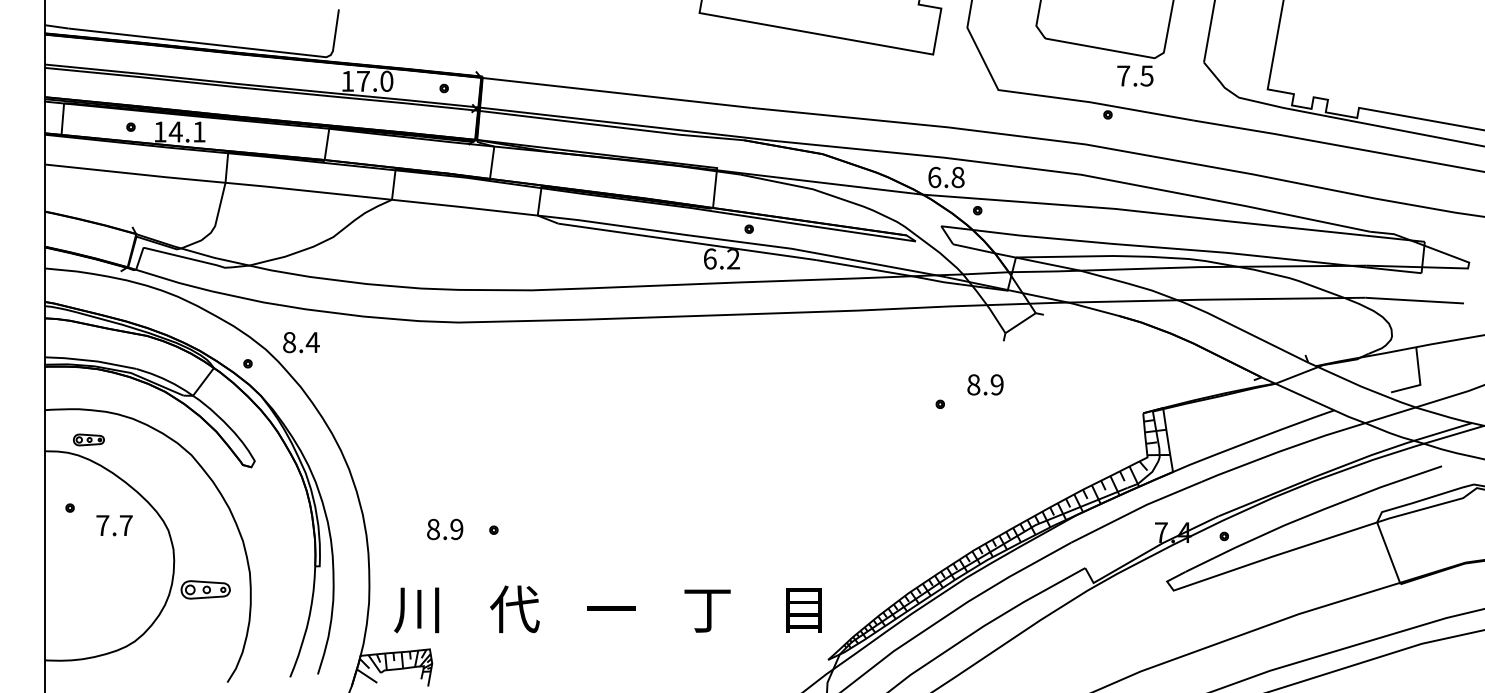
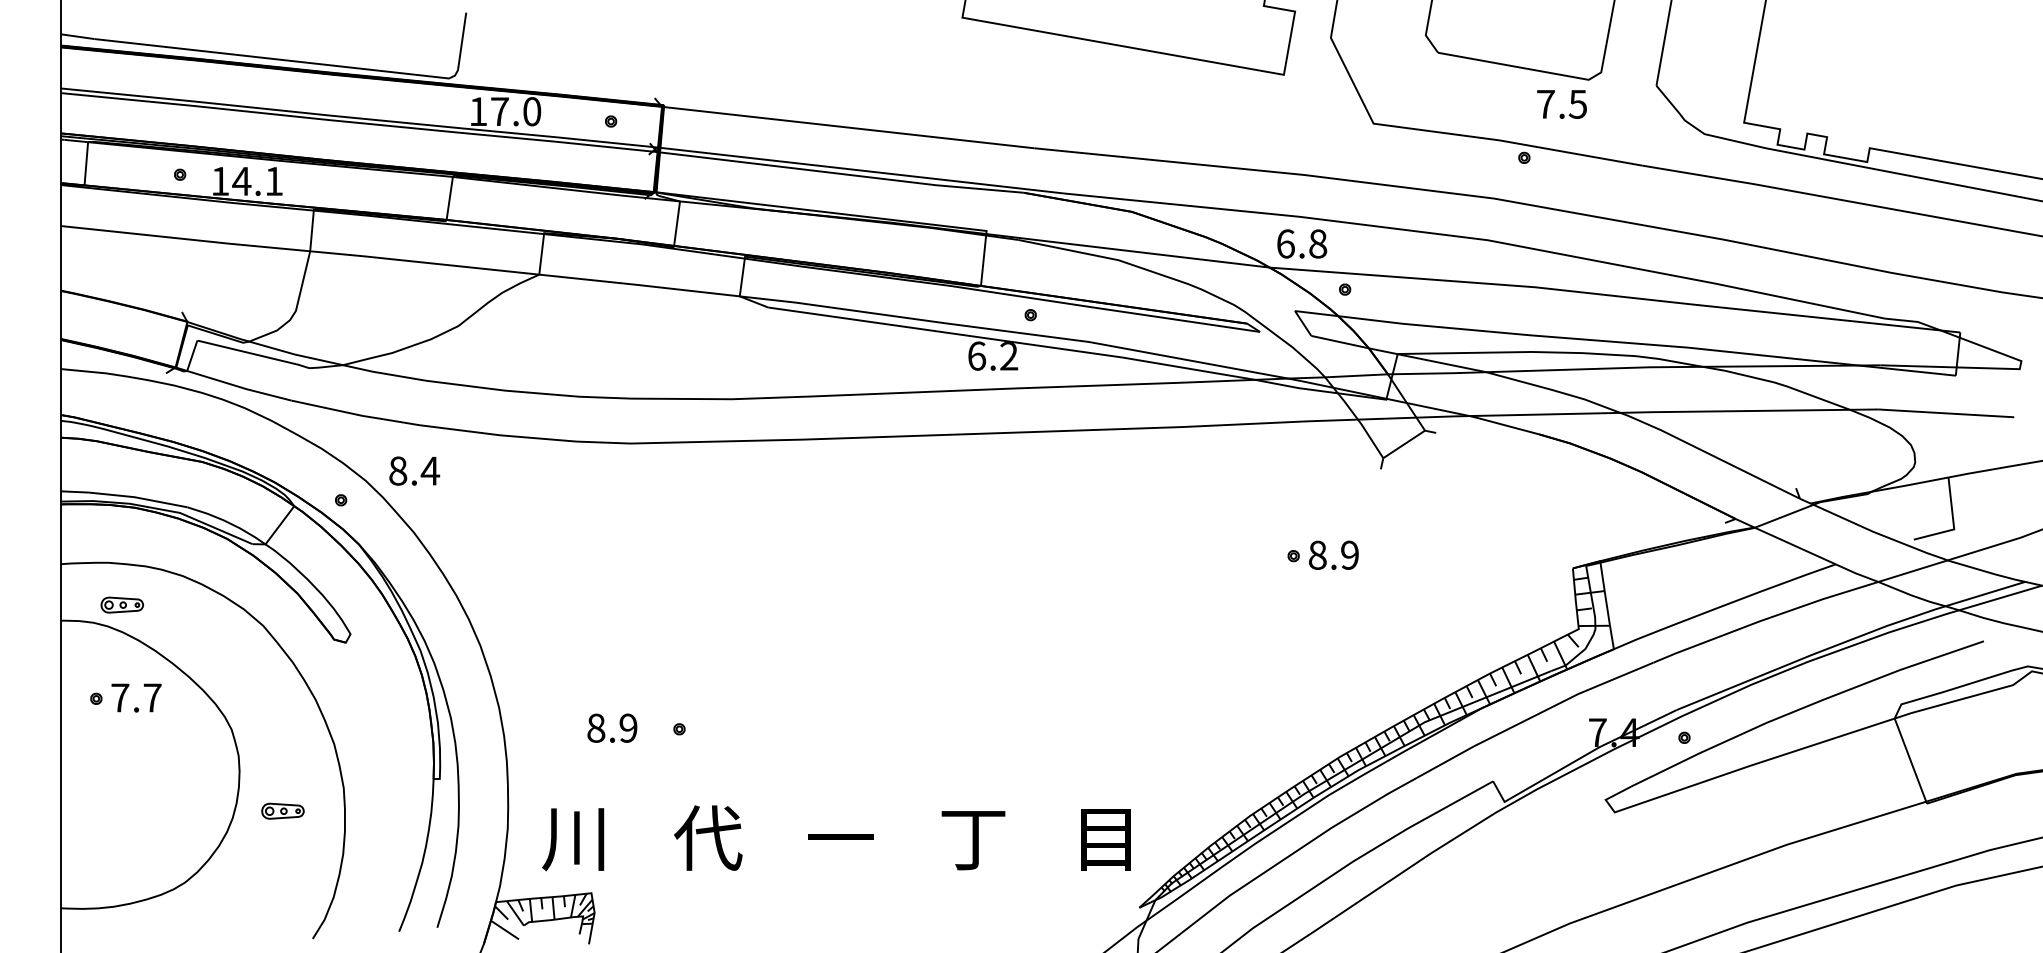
text: (985, 384) -> (1333, 554), moved
text: (114, 525) -> (136, 697), moved
part: (205, 589) -> (282, 810), size x0.62

